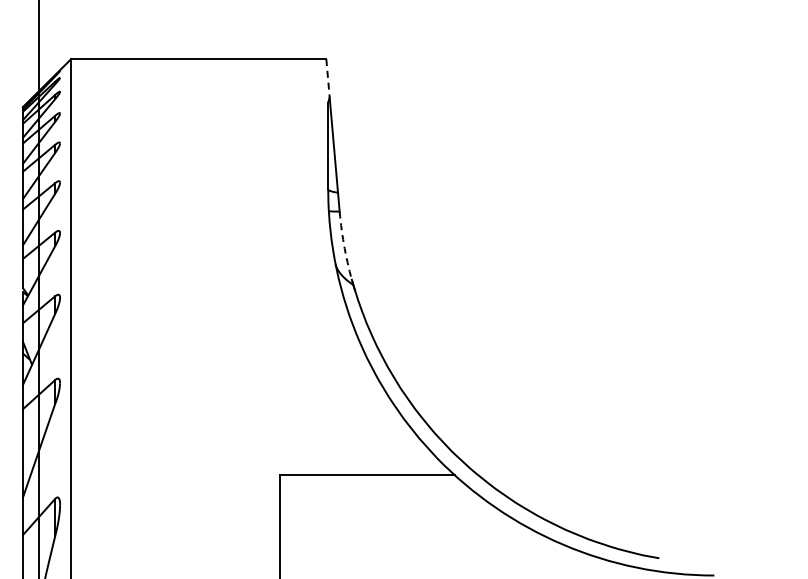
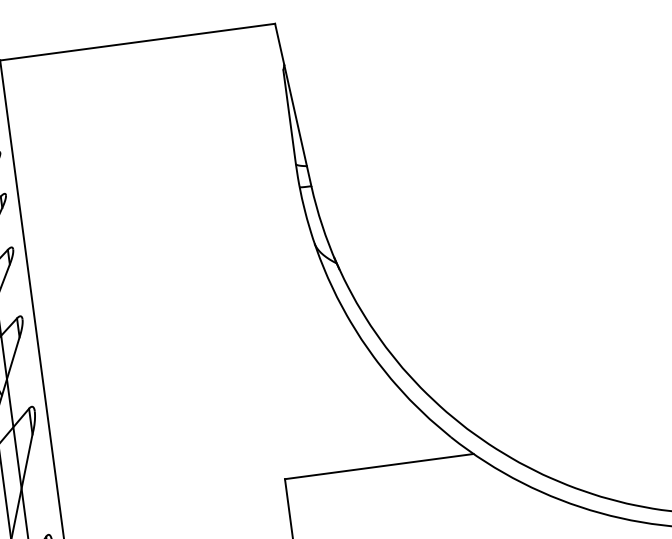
line: (328, 78) -> (280, 44), dashed -> solid
arc: (344, 248) -> (321, 225), dashed -> solid

